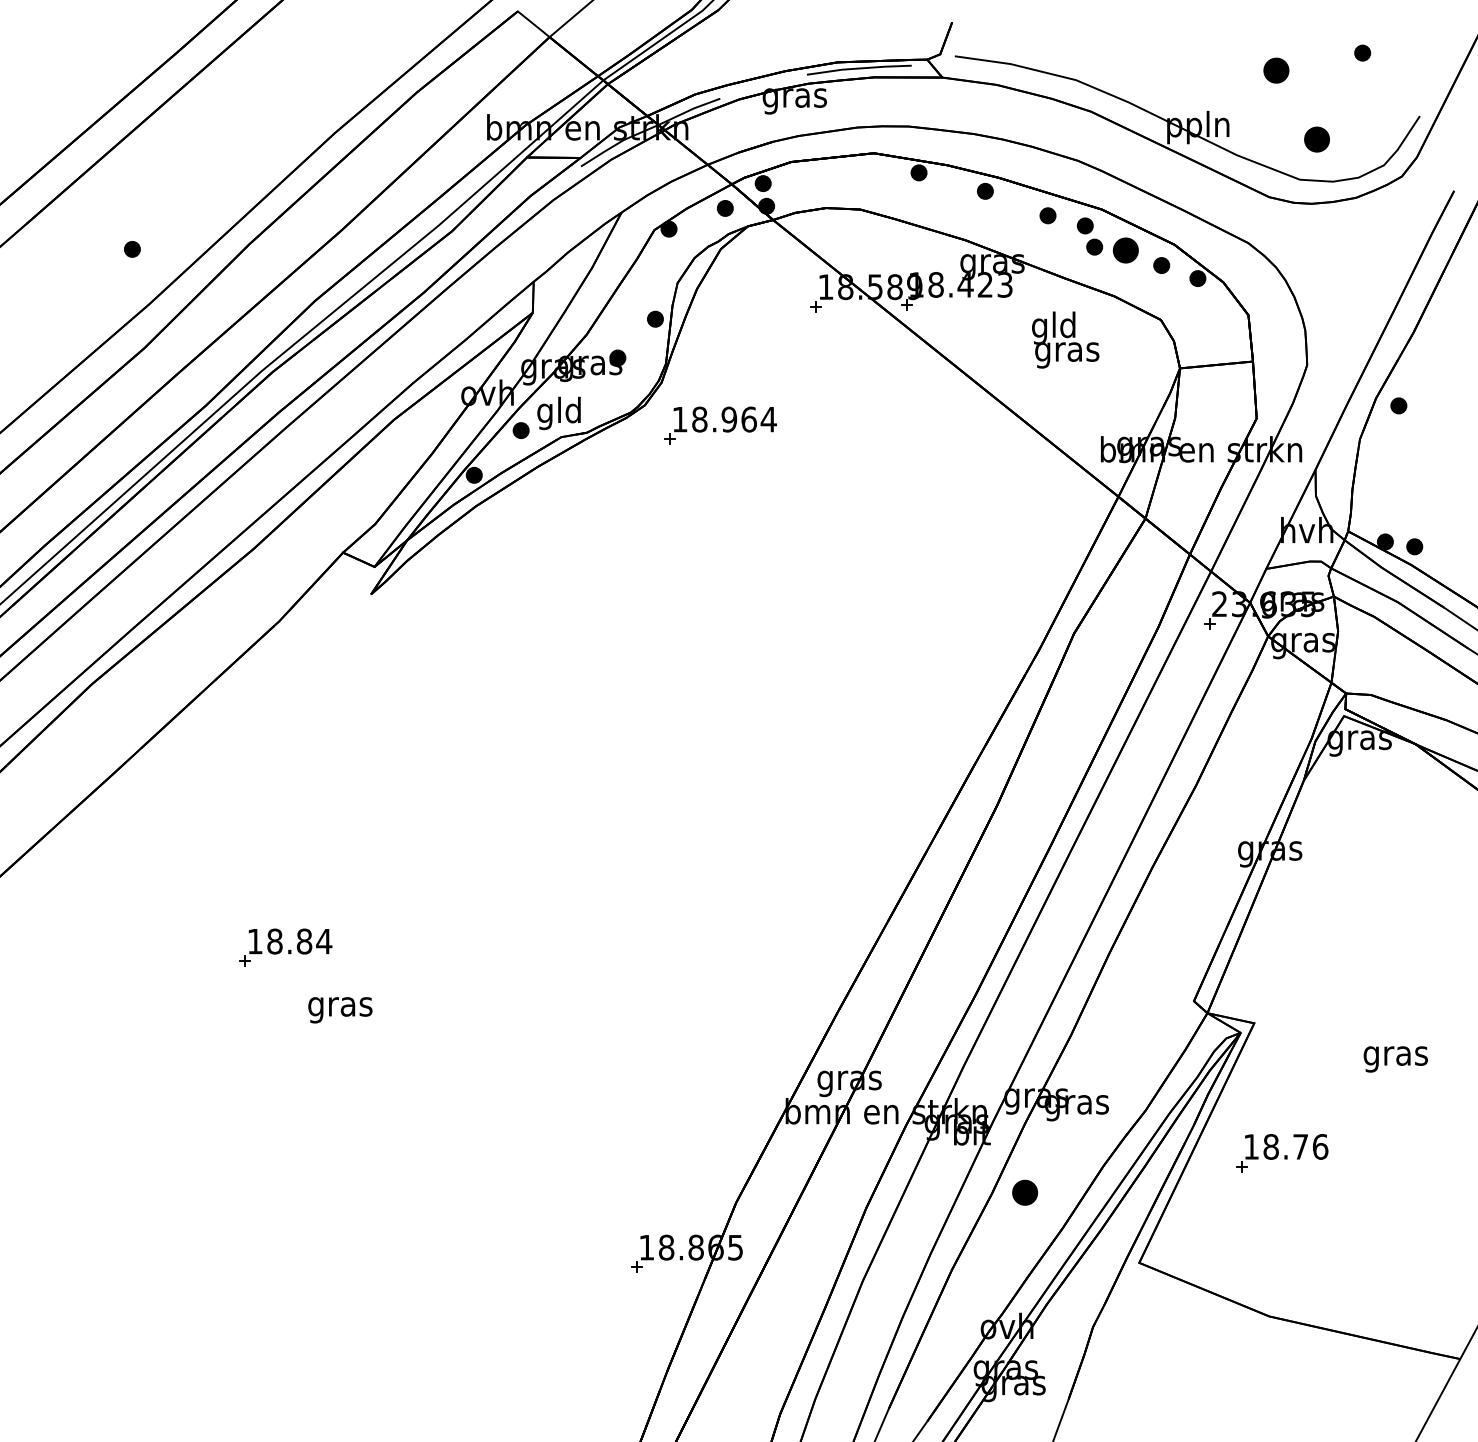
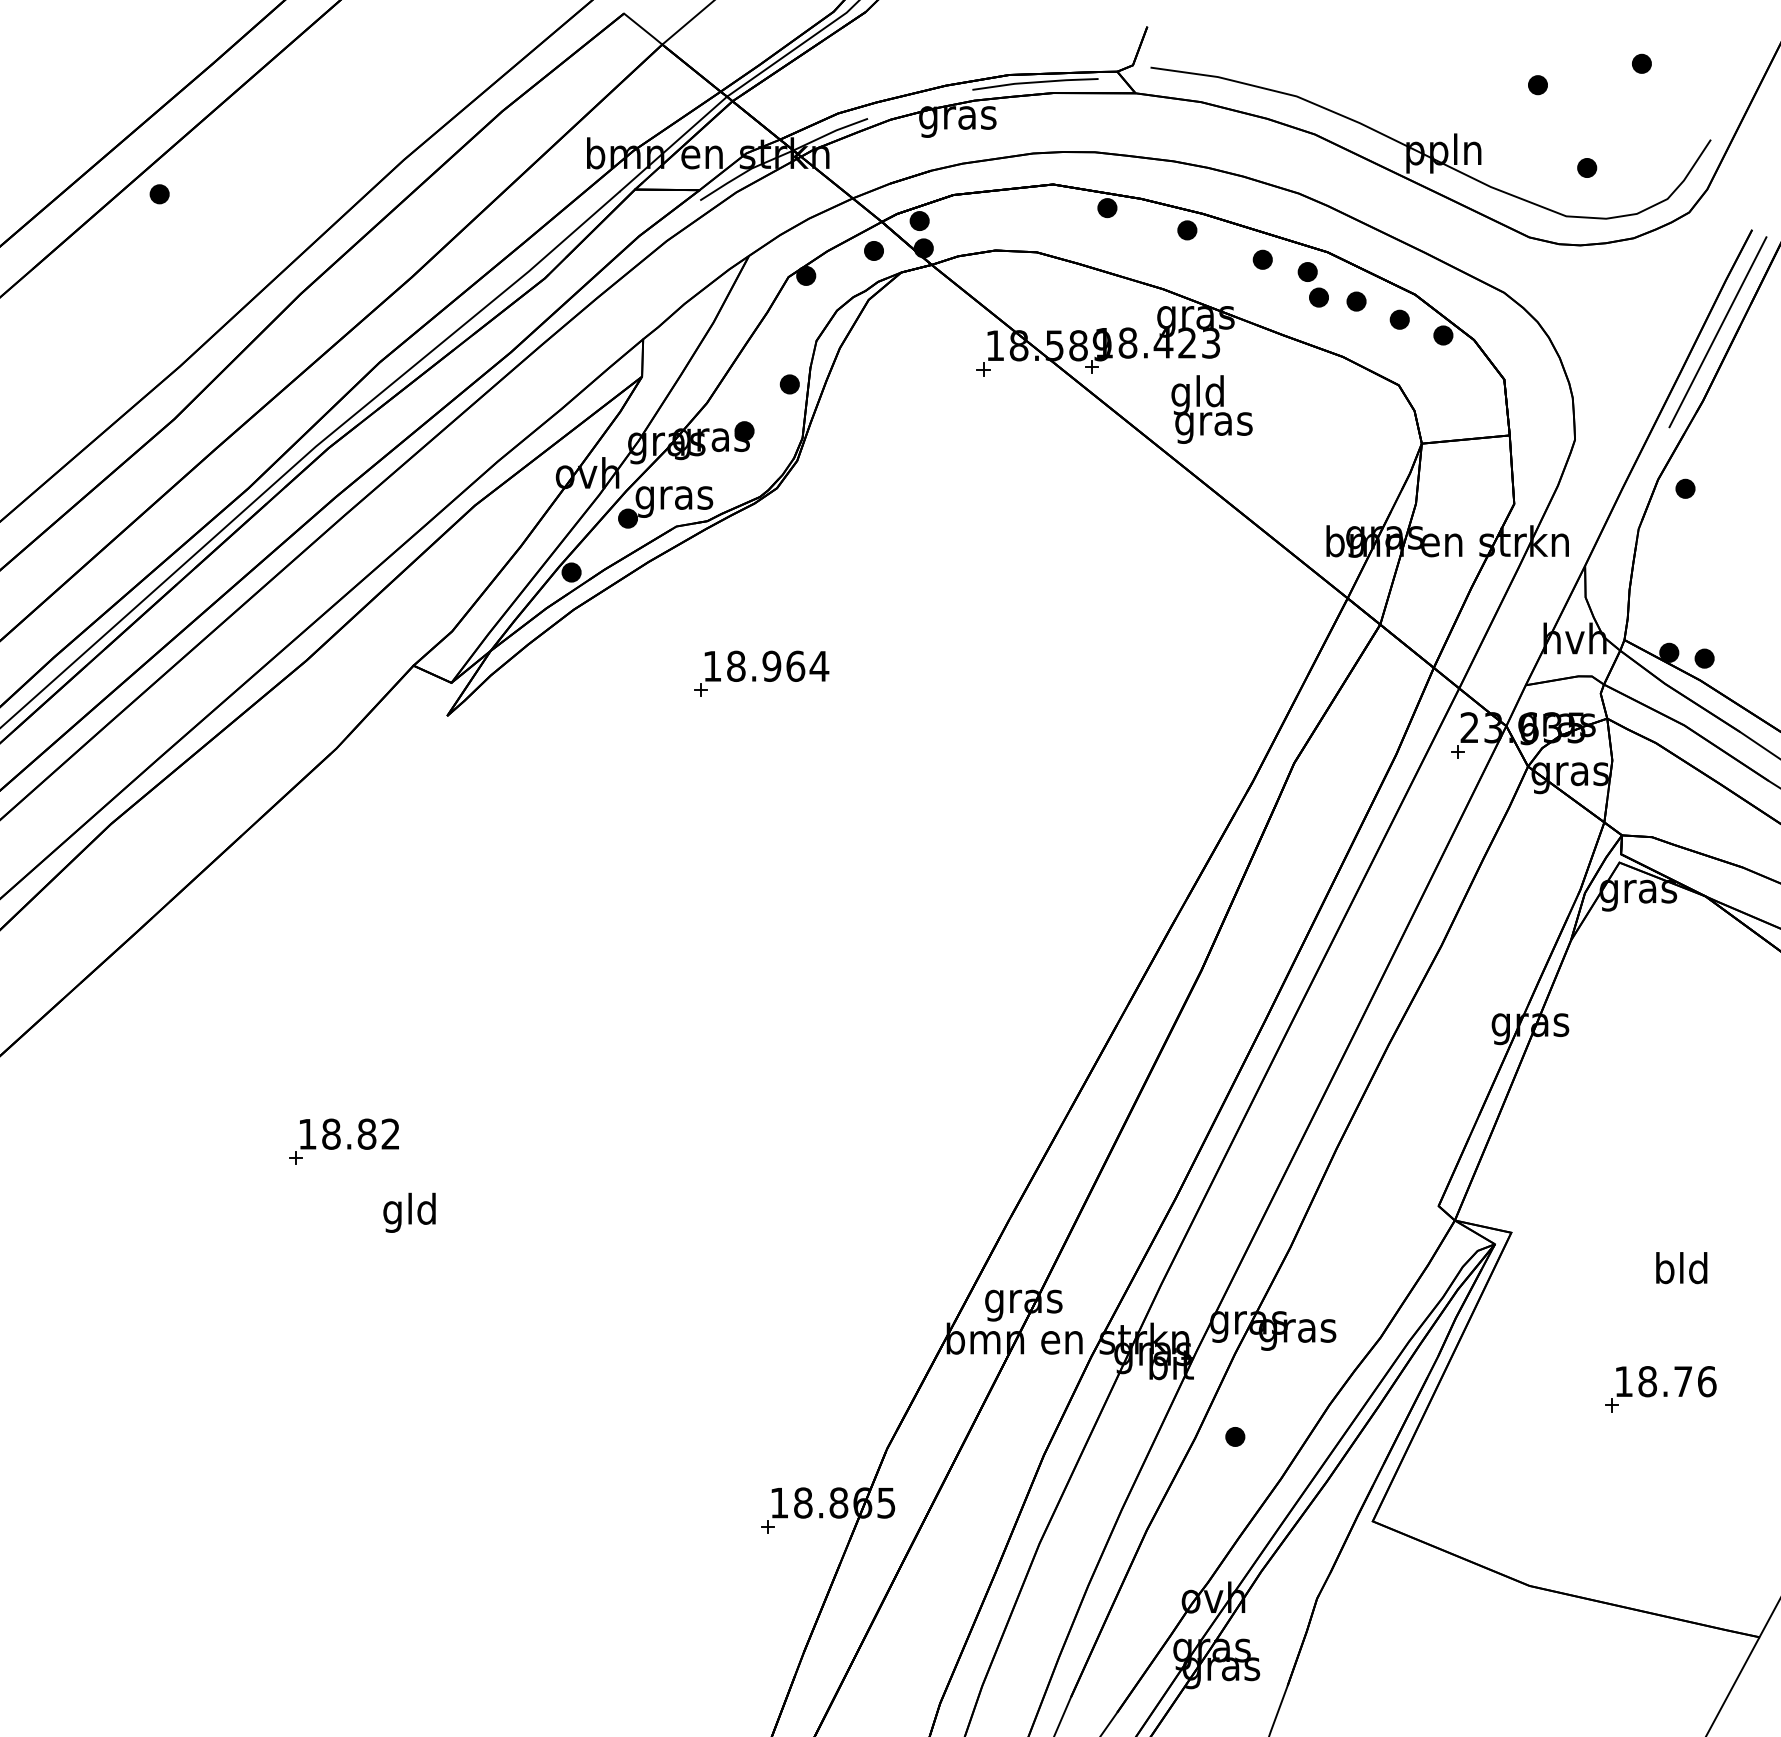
part: (1276, 71) -> (1537, 85), size x0.62
part: (1317, 139) -> (1587, 167), size x0.62
part: (132, 249) -> (159, 194), moved
part: (1125, 250) -> (1356, 301), size x0.62
line: (1425, 276) -> (1717, 332), added
text: (1065, 340) -> (1211, 409), moved
text: (559, 413) -> (674, 497), gld -> gras
part: (720, 425) -> (761, 673), moved
text: (324, 940) -> (390, 1133), 18.84 -> 18.82
text: (339, 1006) -> (409, 1212), gras -> gld
text: (1395, 1056) -> (1681, 1272), gras -> bld
part: (1281, 1153) -> (1660, 1389), moved
part: (1025, 1192) -> (1235, 1436), size x0.62

